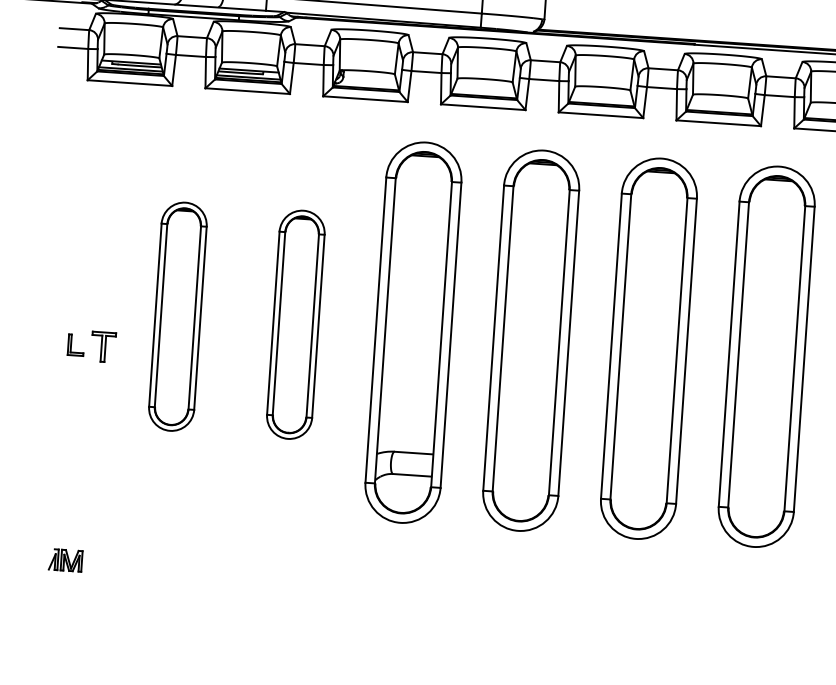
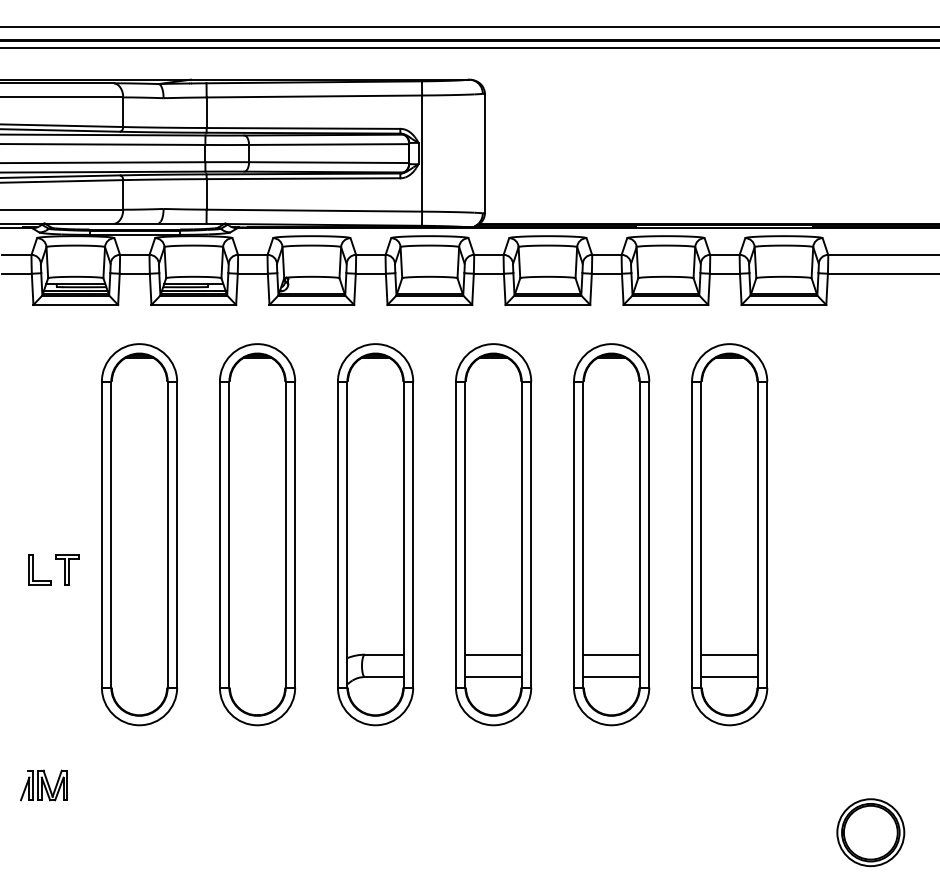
part: (177, 316) -> (139, 534), size x1.67
part: (295, 324) -> (257, 534), size x1.67
part: (75, 344) -> (39, 569), size x1.43
line: (522, 460) -> (493, 654), added
line: (640, 468) -> (611, 654), added
line: (758, 476) -> (729, 654), added
line: (521, 483) -> (493, 677), added
line: (639, 491) -> (611, 677), added
line: (756, 499) -> (729, 677), added
part: (65, 560) -> (43, 785), size x1.43

